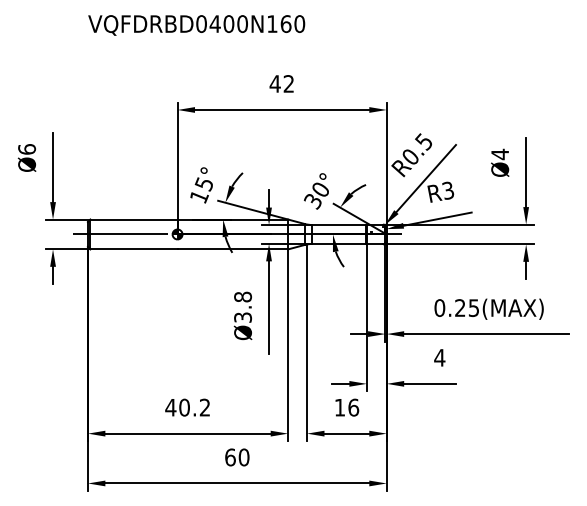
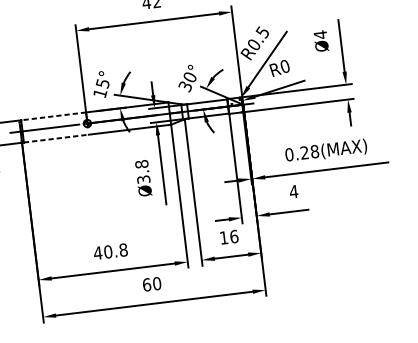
text: (448, 190) -> (285, 66), R3 -> R0
line: (134, 219) -> (54, 116), solid -> dashed
line: (134, 249) -> (56, 138), solid -> dashed
text: (473, 307) -> (314, 151), 0.25(MAX) -> 0.28(MAX)
text: (204, 407) -> (123, 250), 40.2 -> 40.8

